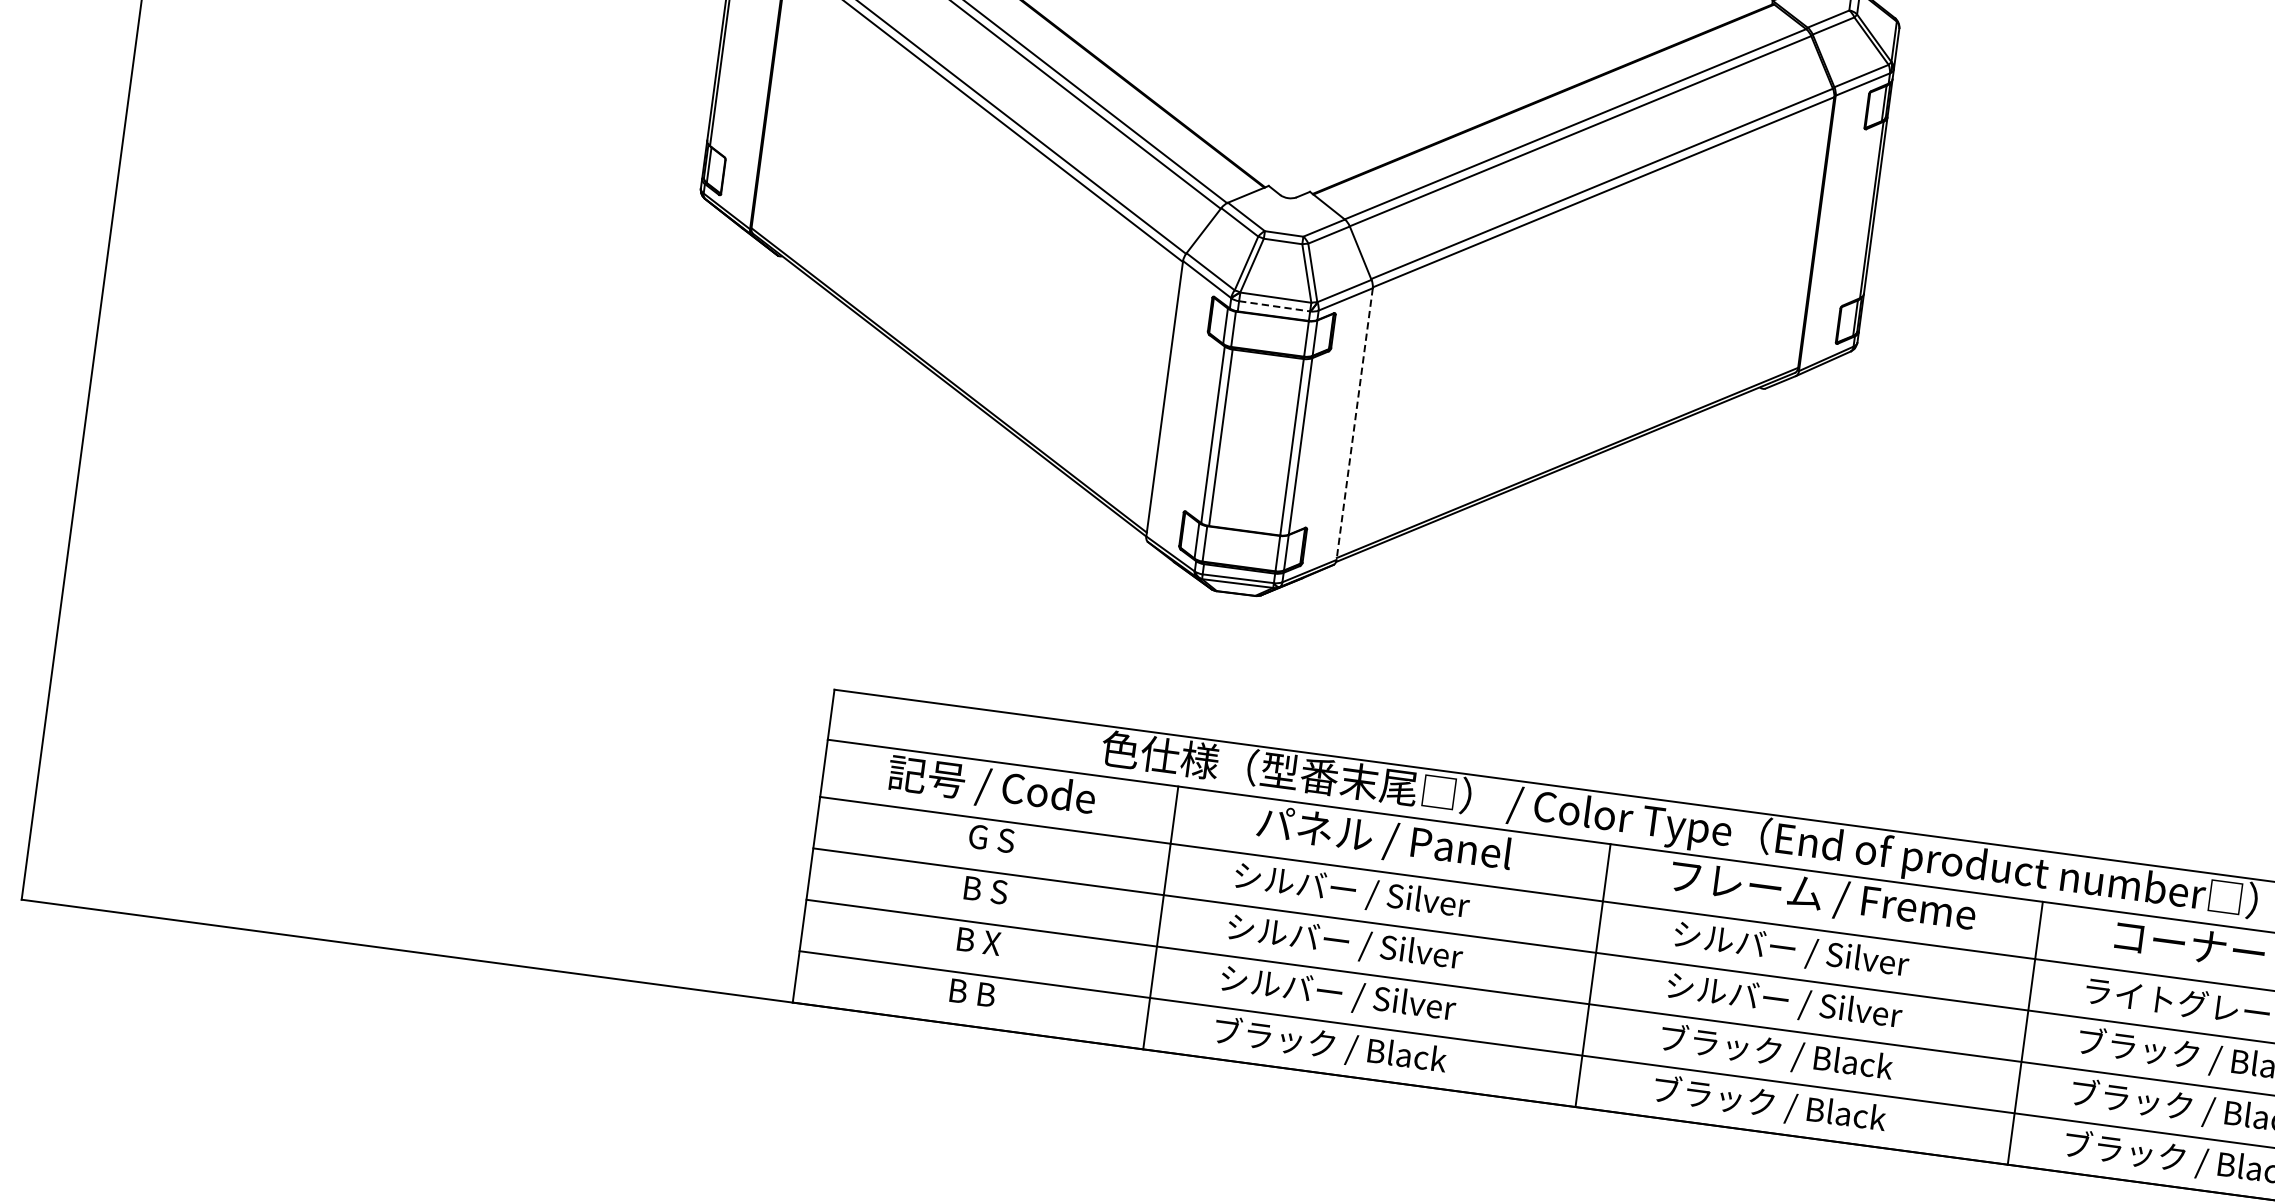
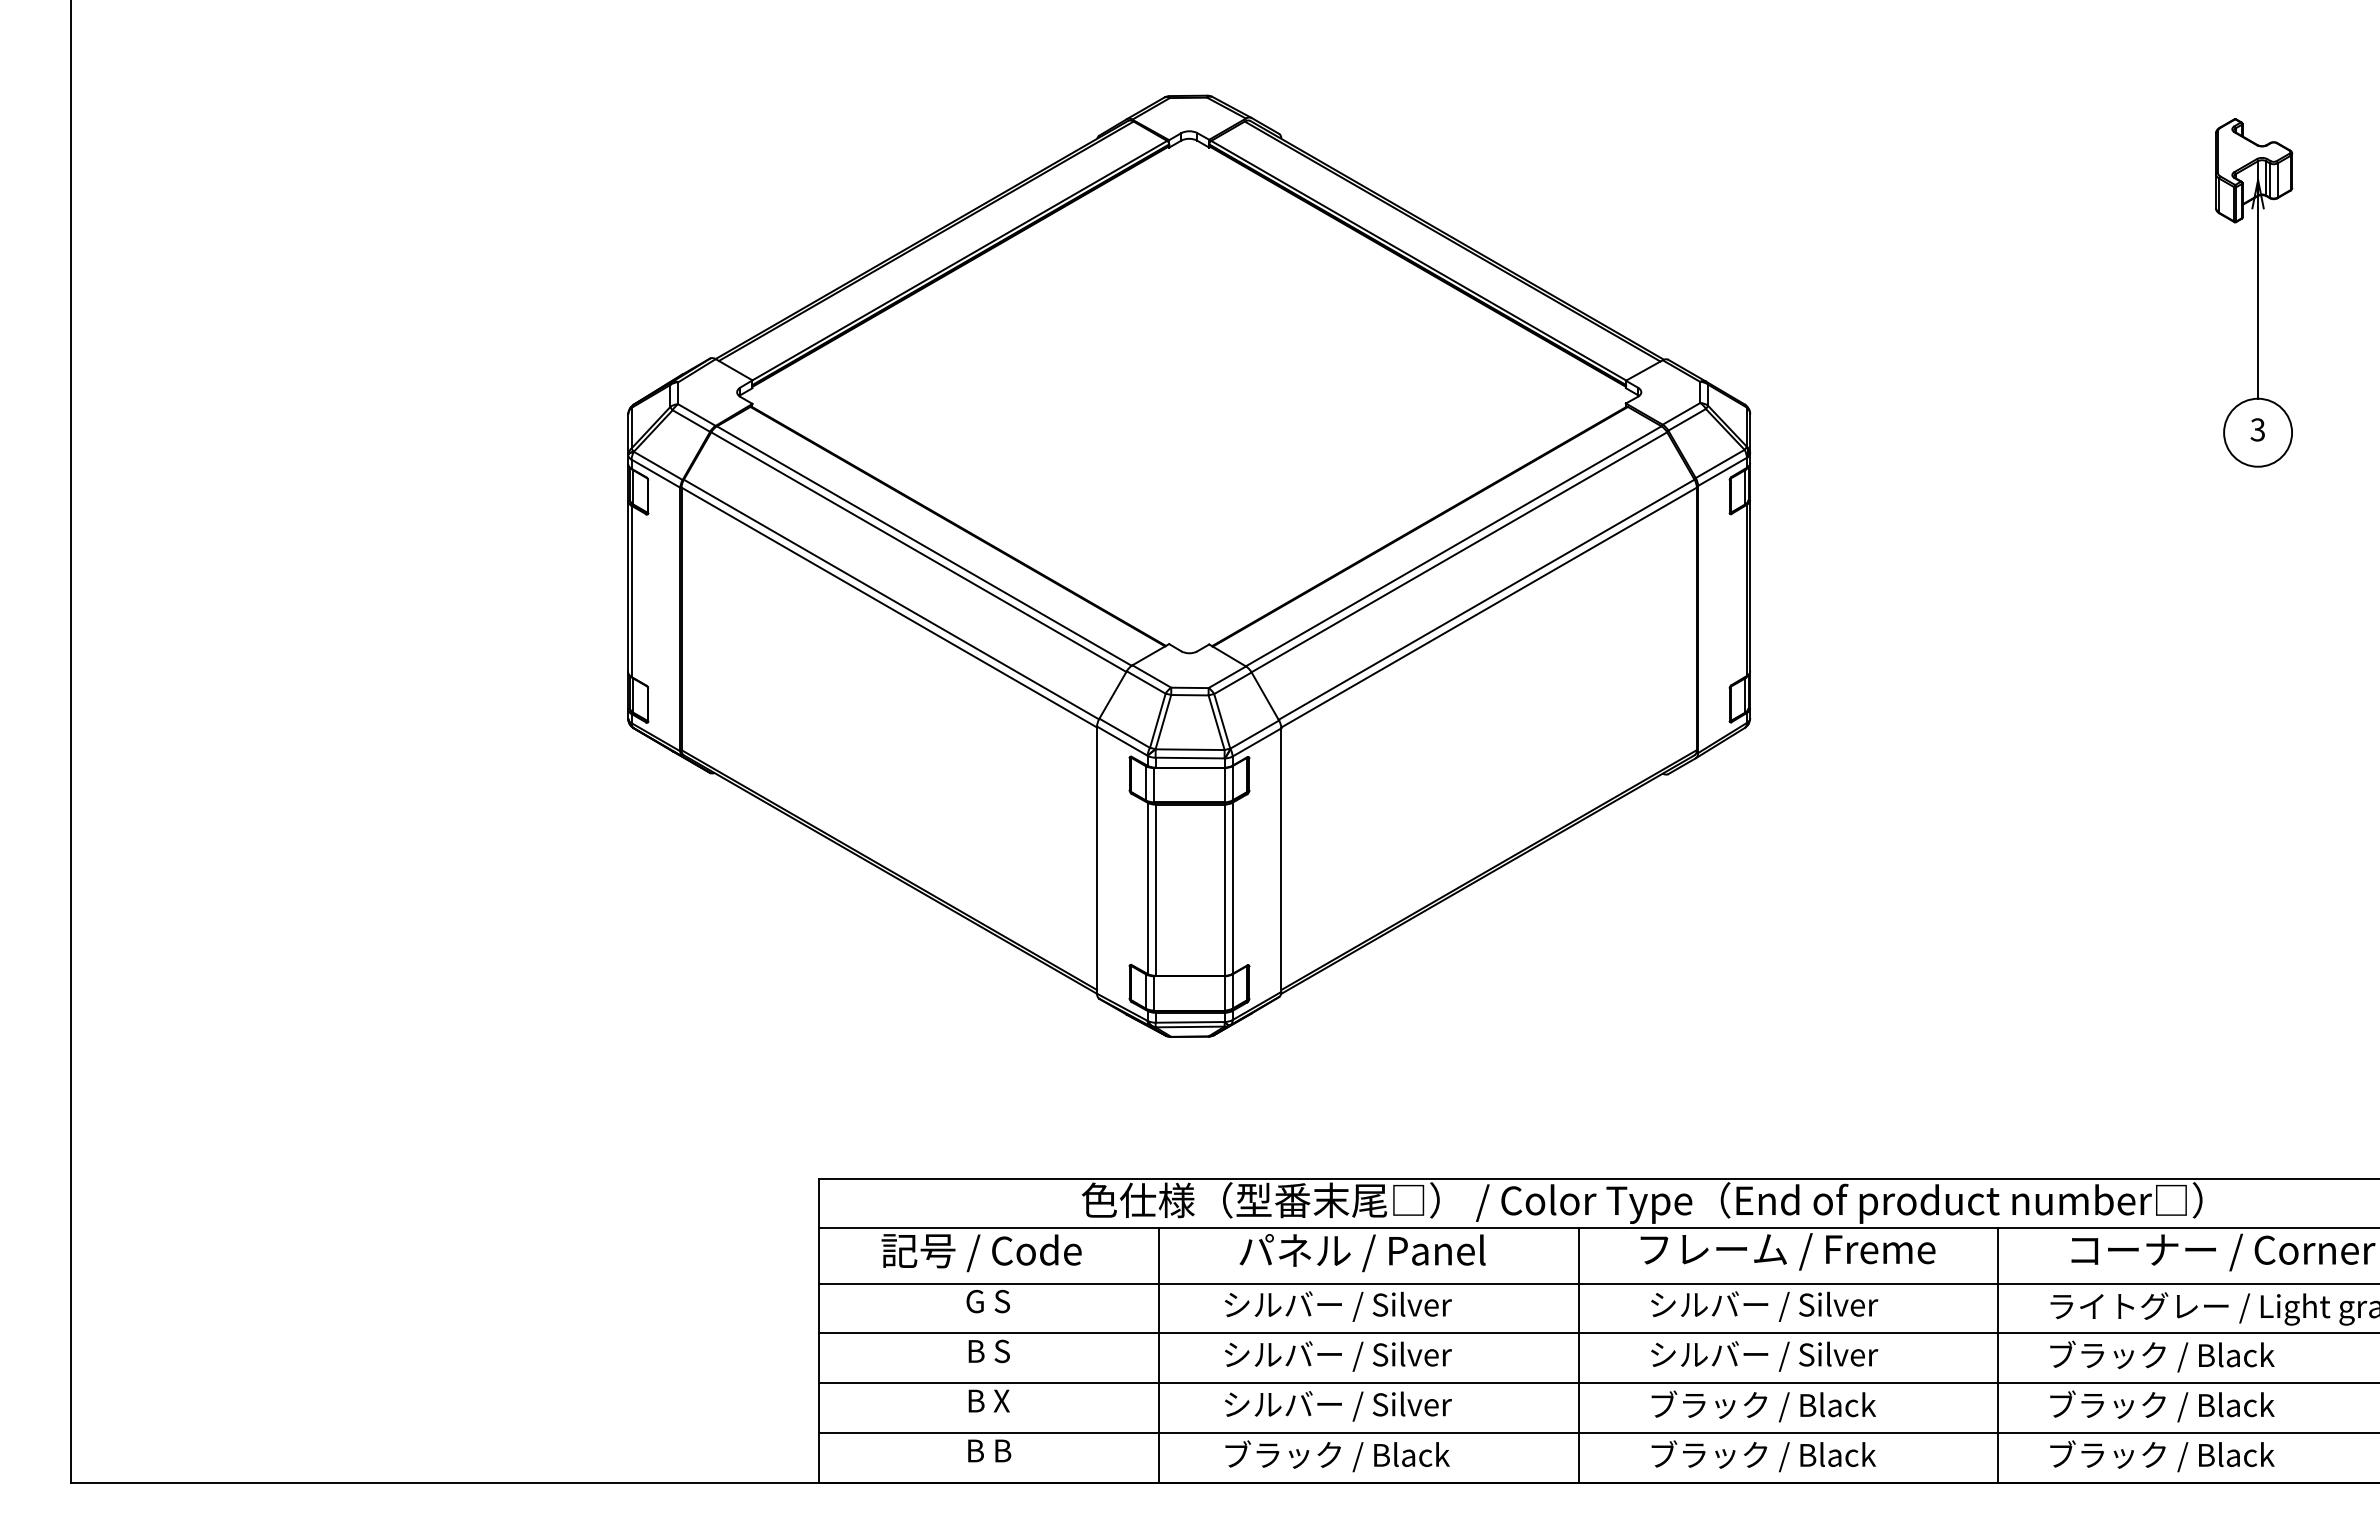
line: (1274, 306) -> (1190, 758), dashed -> solid
line: (1354, 424) -> (1281, 860), dashed -> solid

